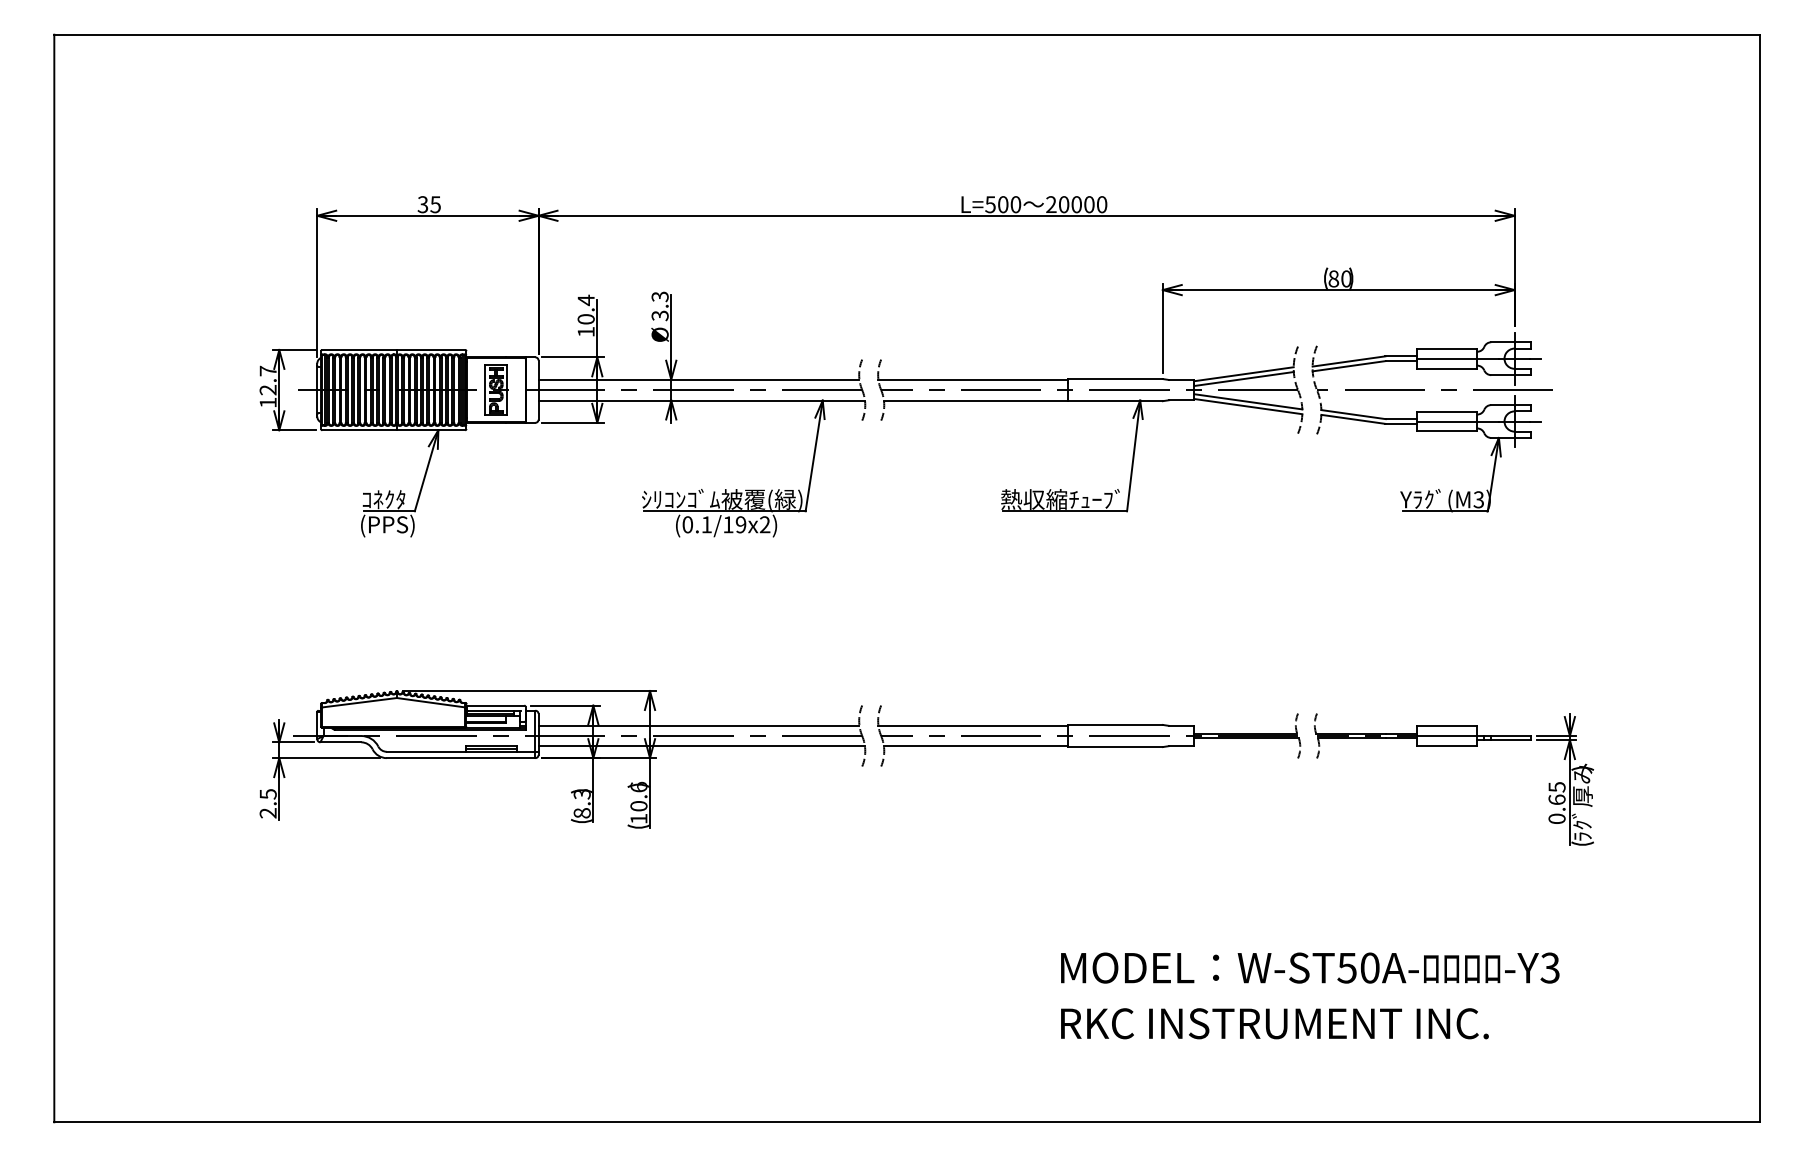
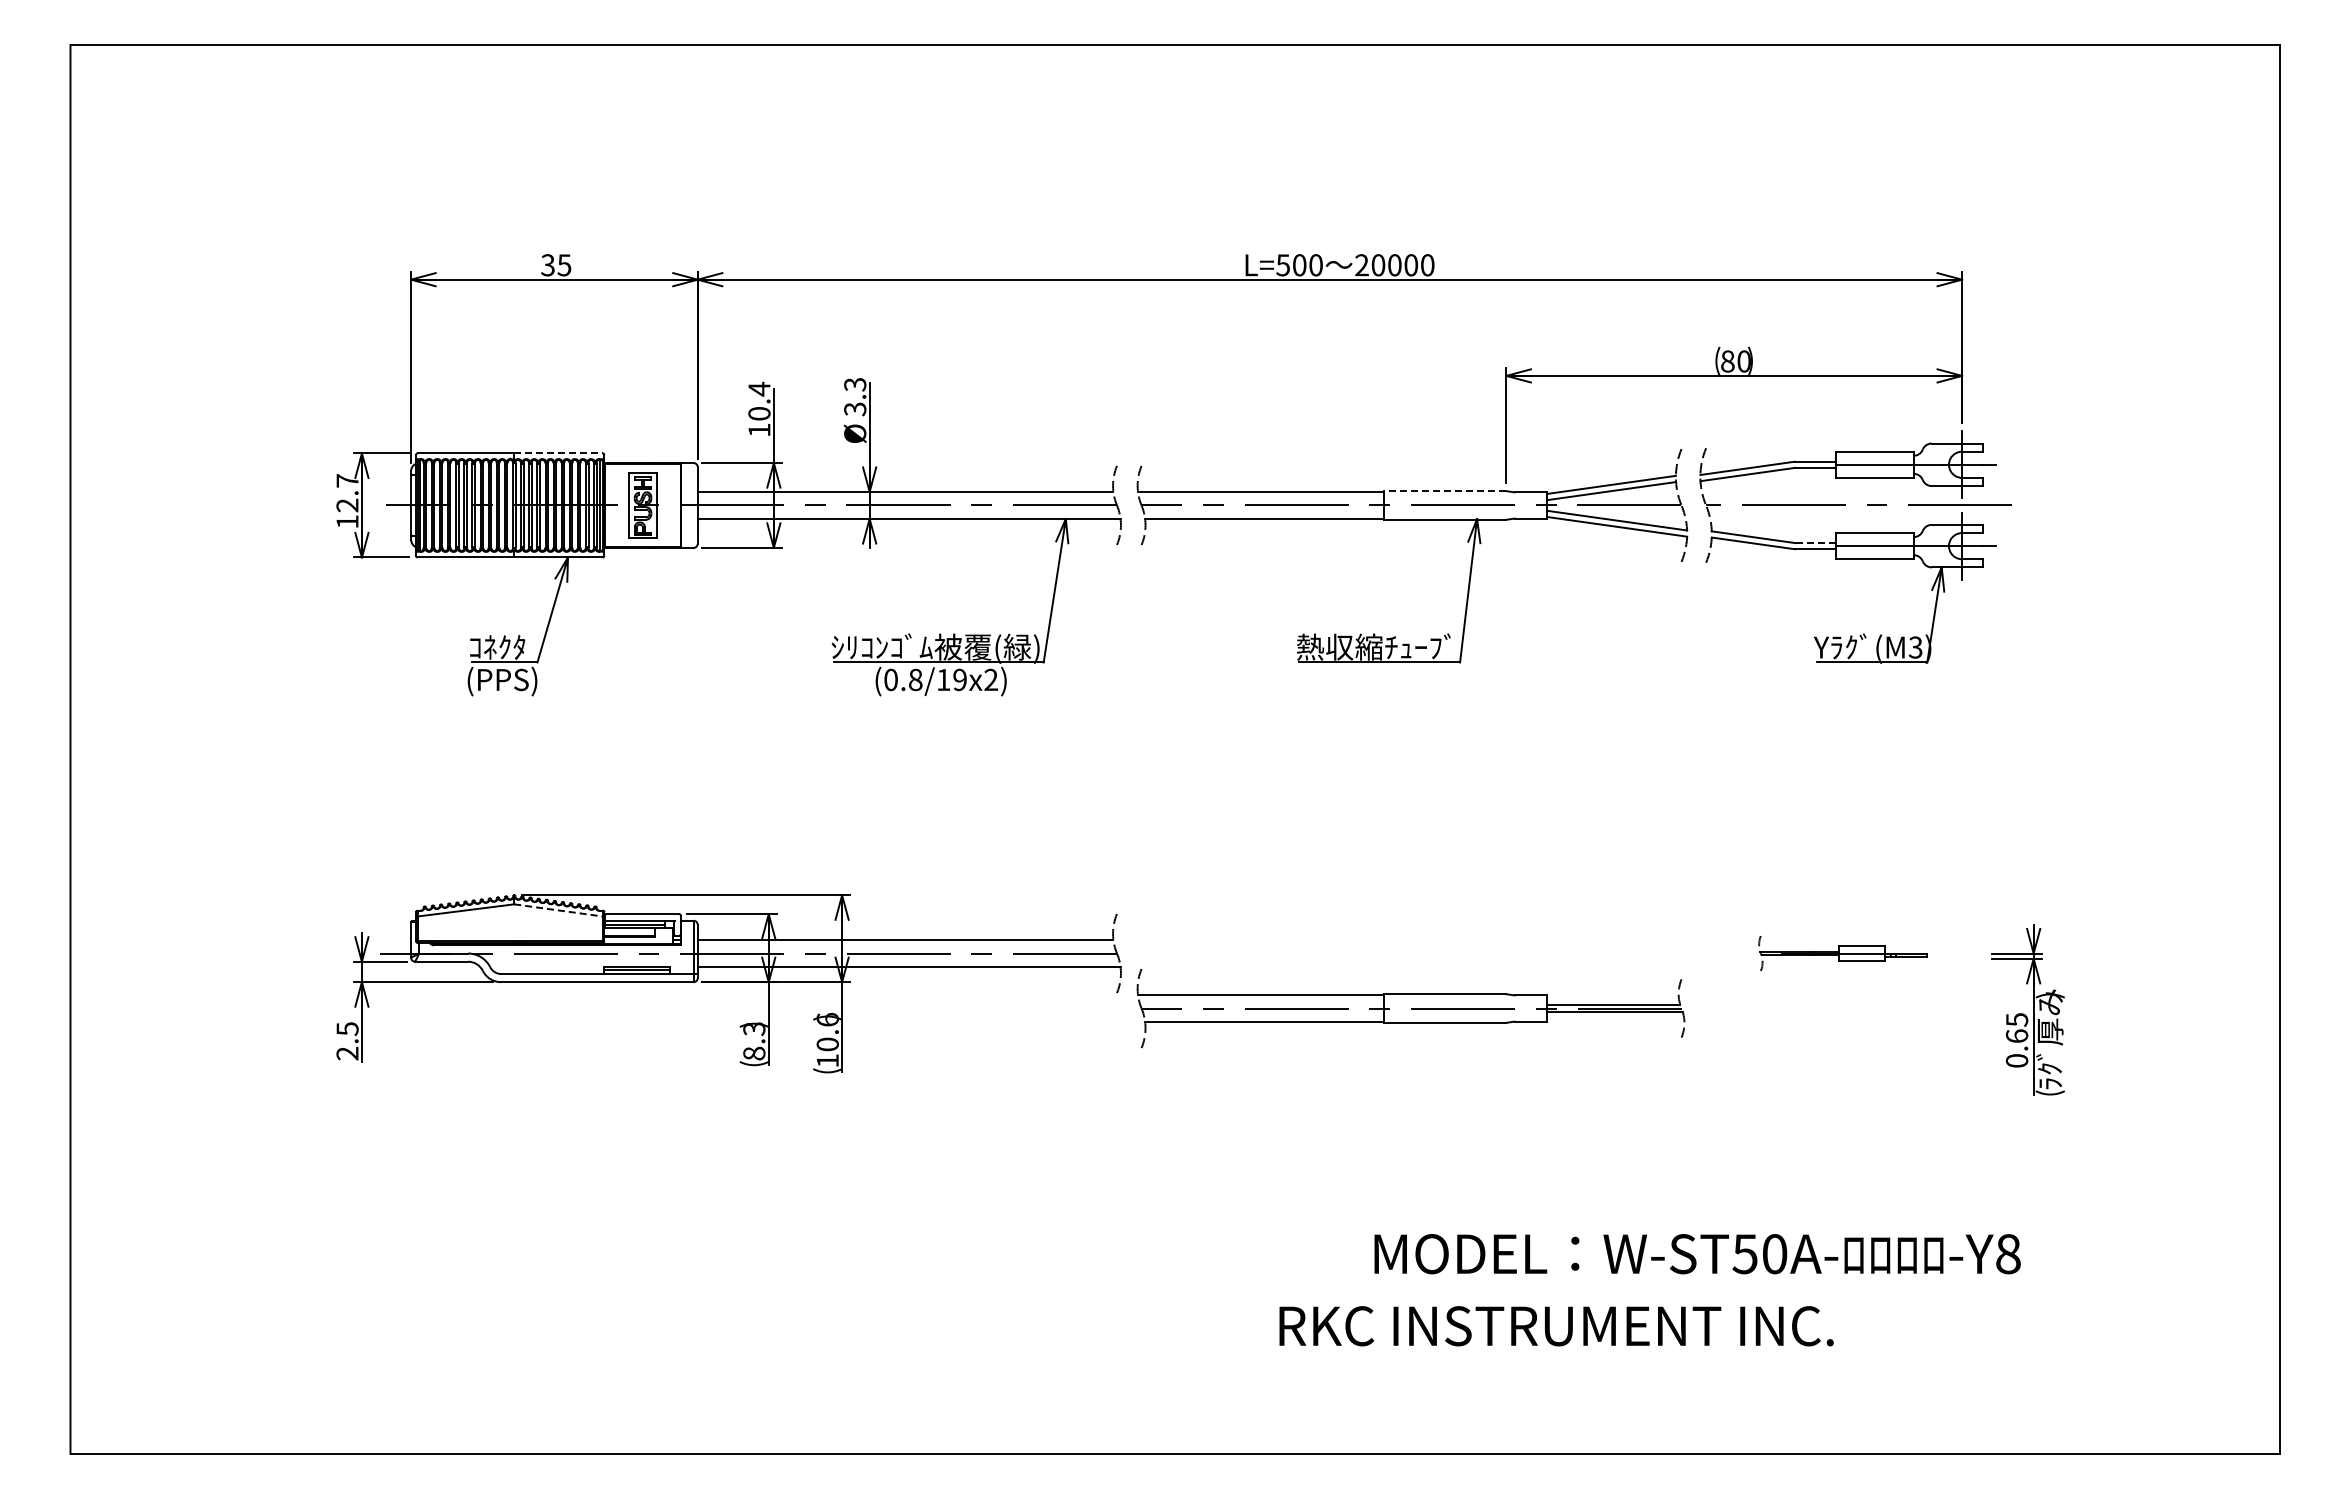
line: (431, 349) -> (559, 453), solid -> dashed
line: (1115, 379) -> (1444, 491), solid -> dashed
line: (1401, 419) -> (1815, 543), solid -> dashed
text: (706, 524) -> (915, 679), (0.1/19x2) -> (0.8/19x2)
line: (431, 702) -> (558, 910), solid -> dashed
part: (1088, 735) -> (1410, 1008), moved
part: (1422, 735) -> (1842, 953), size x0.6
text: (1549, 968) -> (2007, 1254), -Y3 -> -Y8
text: (1274, 1023) -> (1556, 1326), moved

